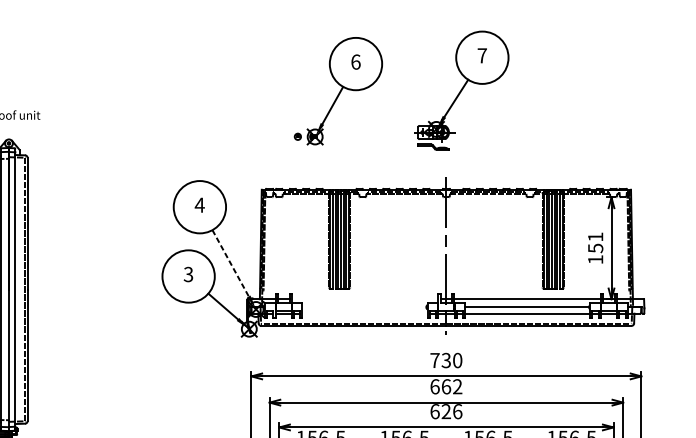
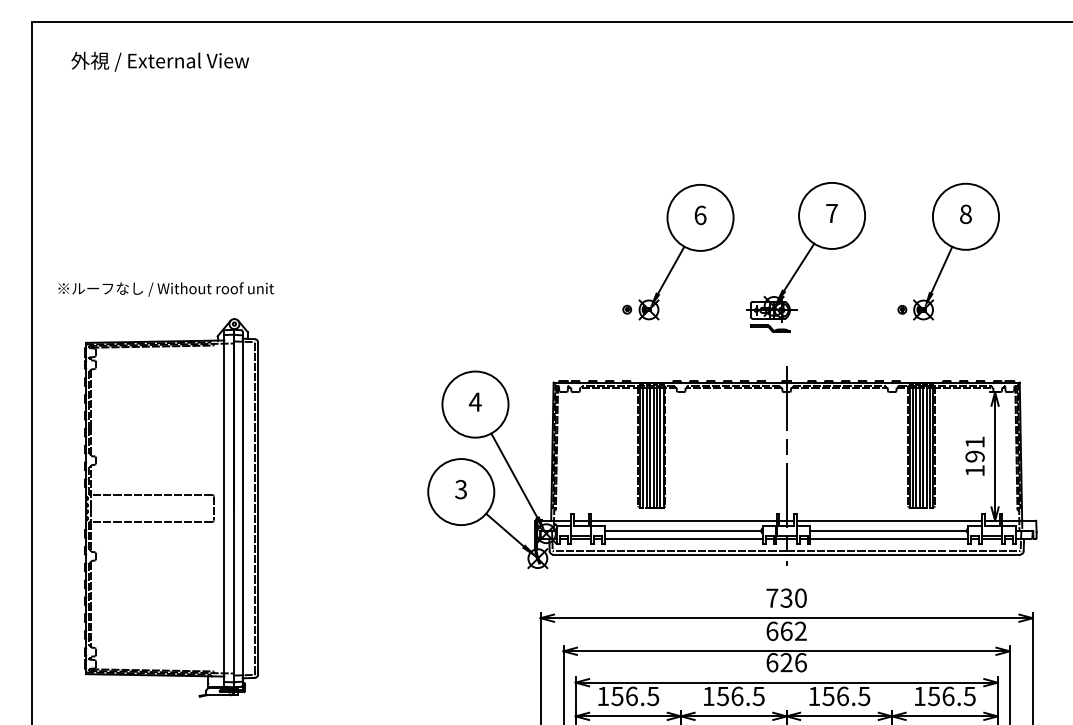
part: (574, 85) -> (948, 251), added
part: (338, 91) -> (678, 252), moved
text: (595, 248) -> (974, 456), 151 -> 191
line: (230, 263) -> (514, 475), dashed -> solid
line: (364, 299) -> (683, 520), added
line: (363, 306) -> (682, 530), added
line: (364, 314) -> (683, 539), added

